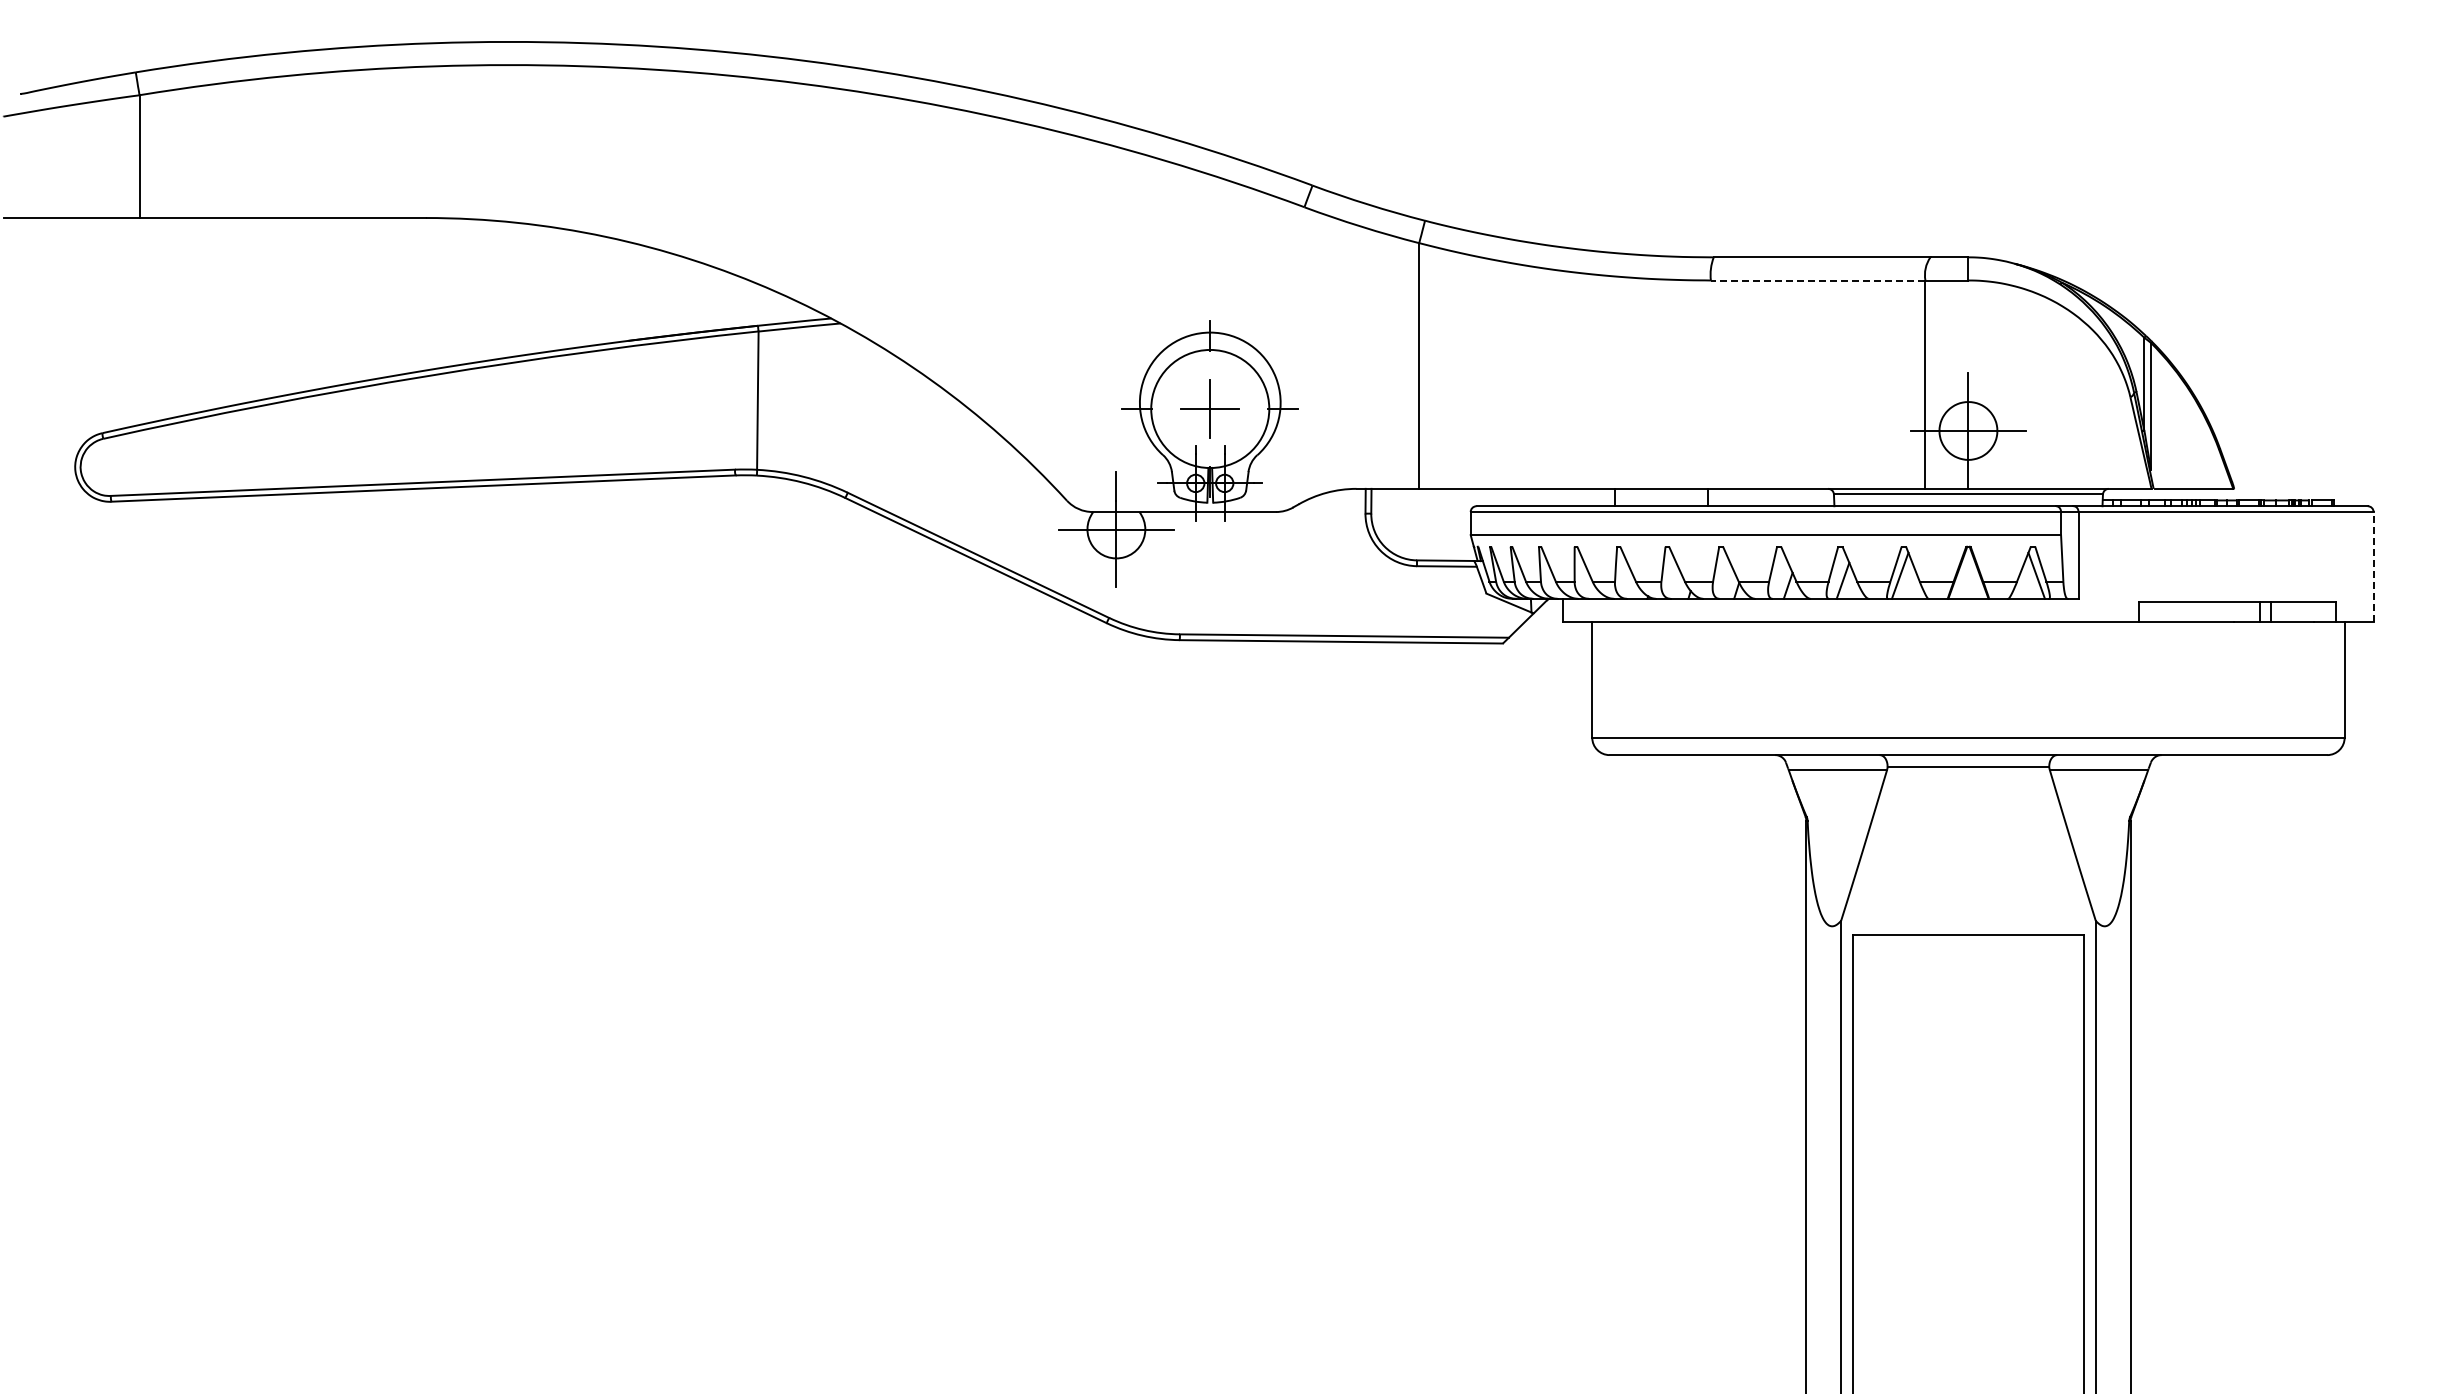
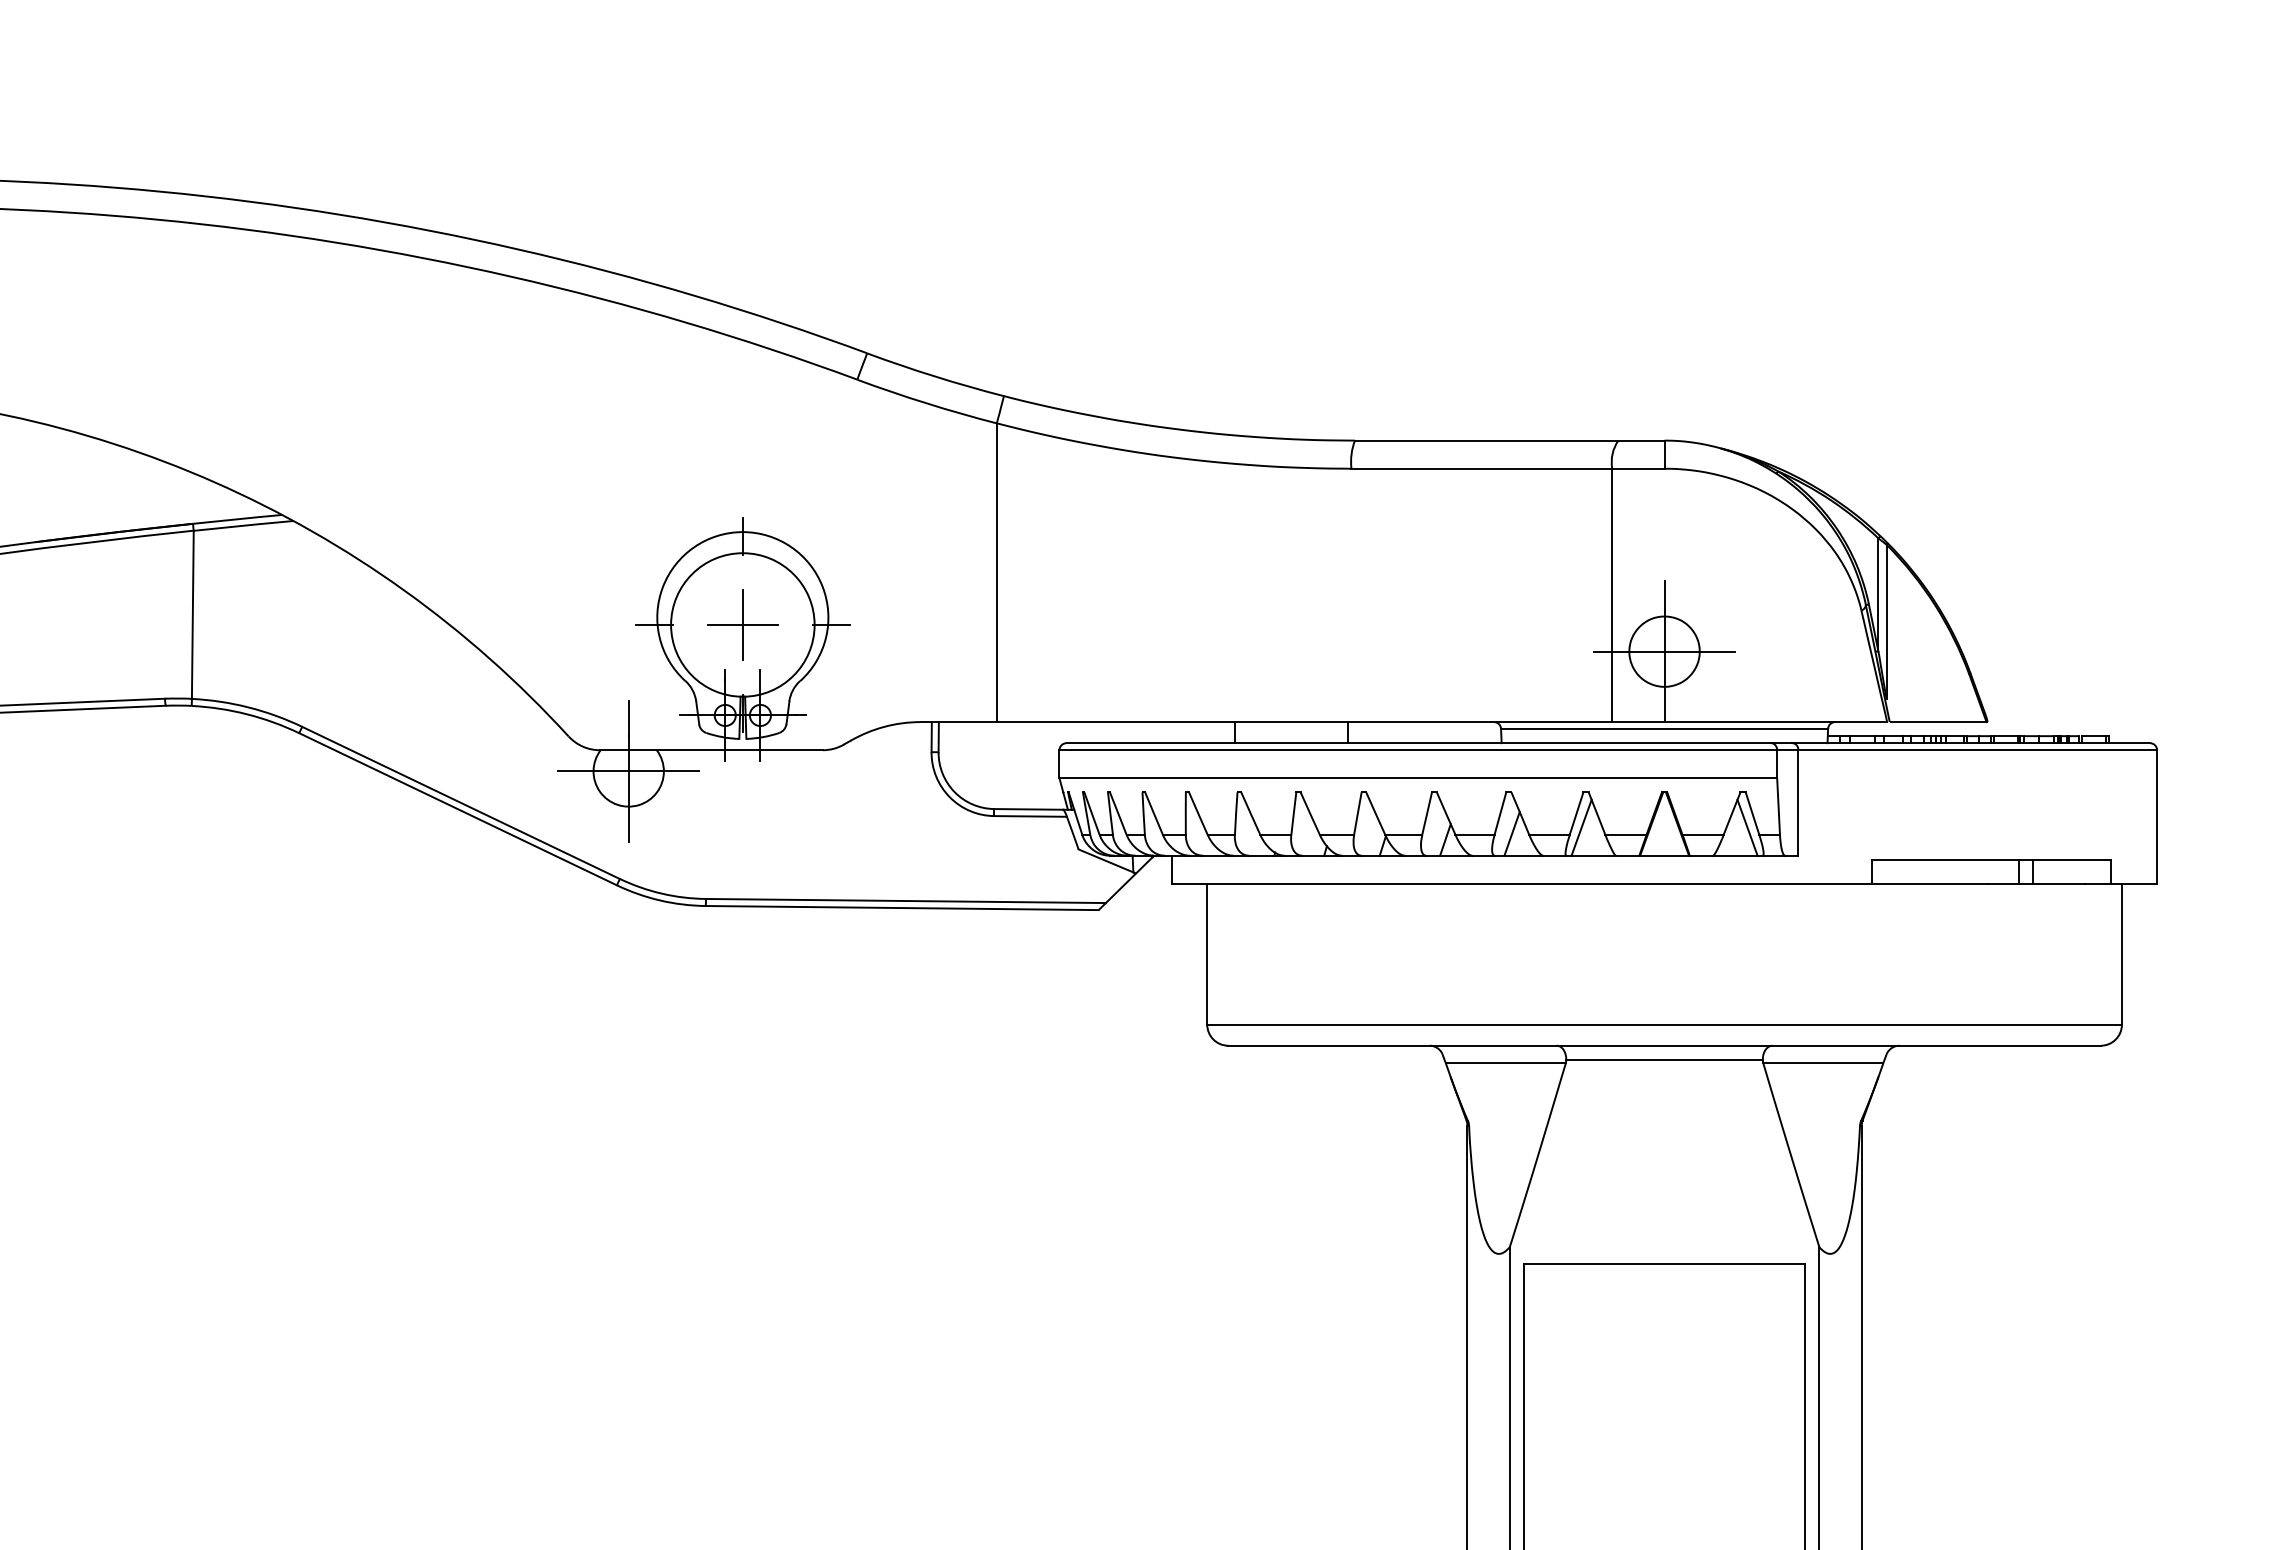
line: (1817, 280) -> (1481, 468), dashed -> solid
line: (2373, 567) -> (2156, 817), dashed -> solid

